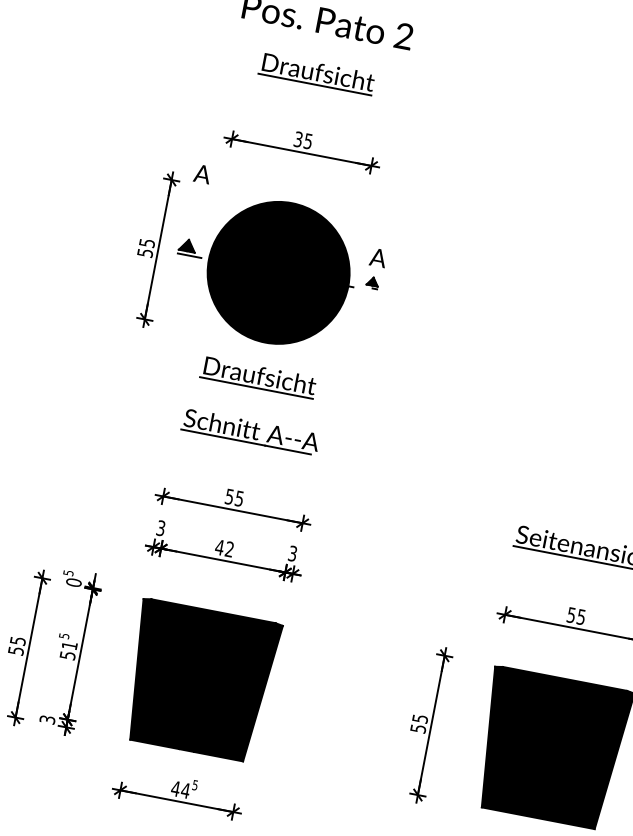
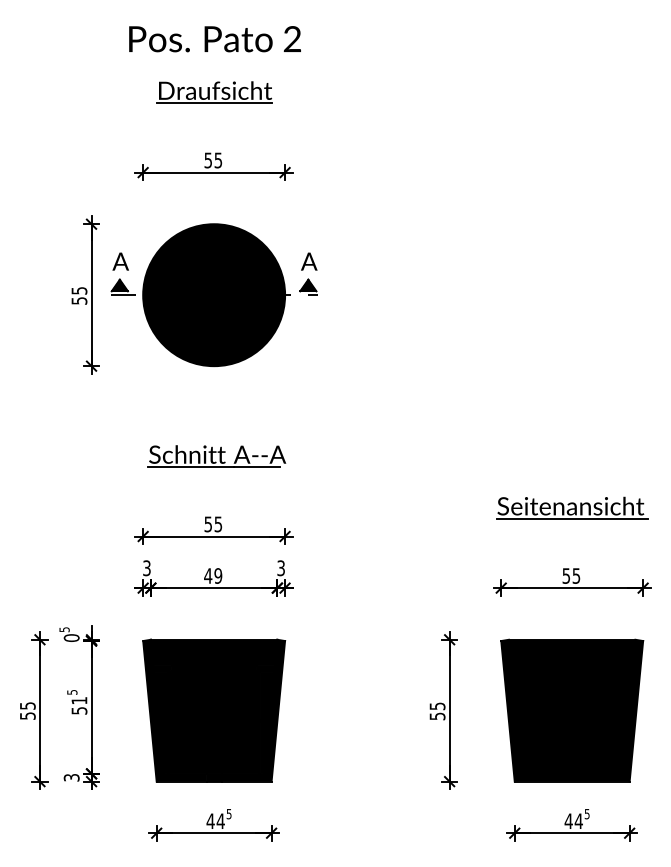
text: (298, 138) -> (208, 159), 35 -> 55
text: (202, 173) -> (120, 261), moved
part: (372, 282) -> (308, 286), size x1.43
part: (258, 377) -> (214, 401), removed
text: (229, 548) -> (218, 575), 42 -> 49

